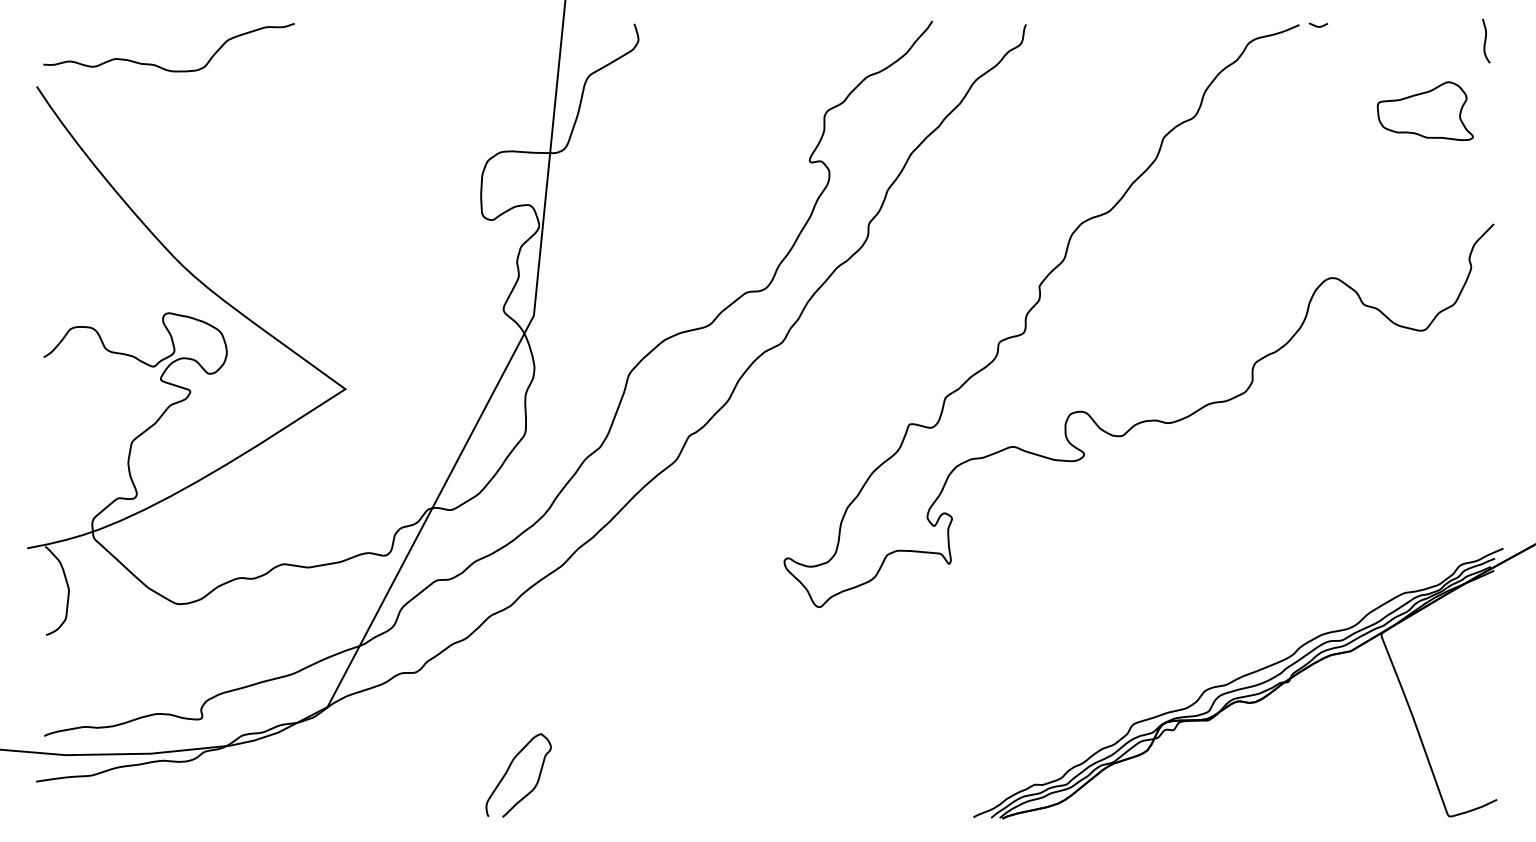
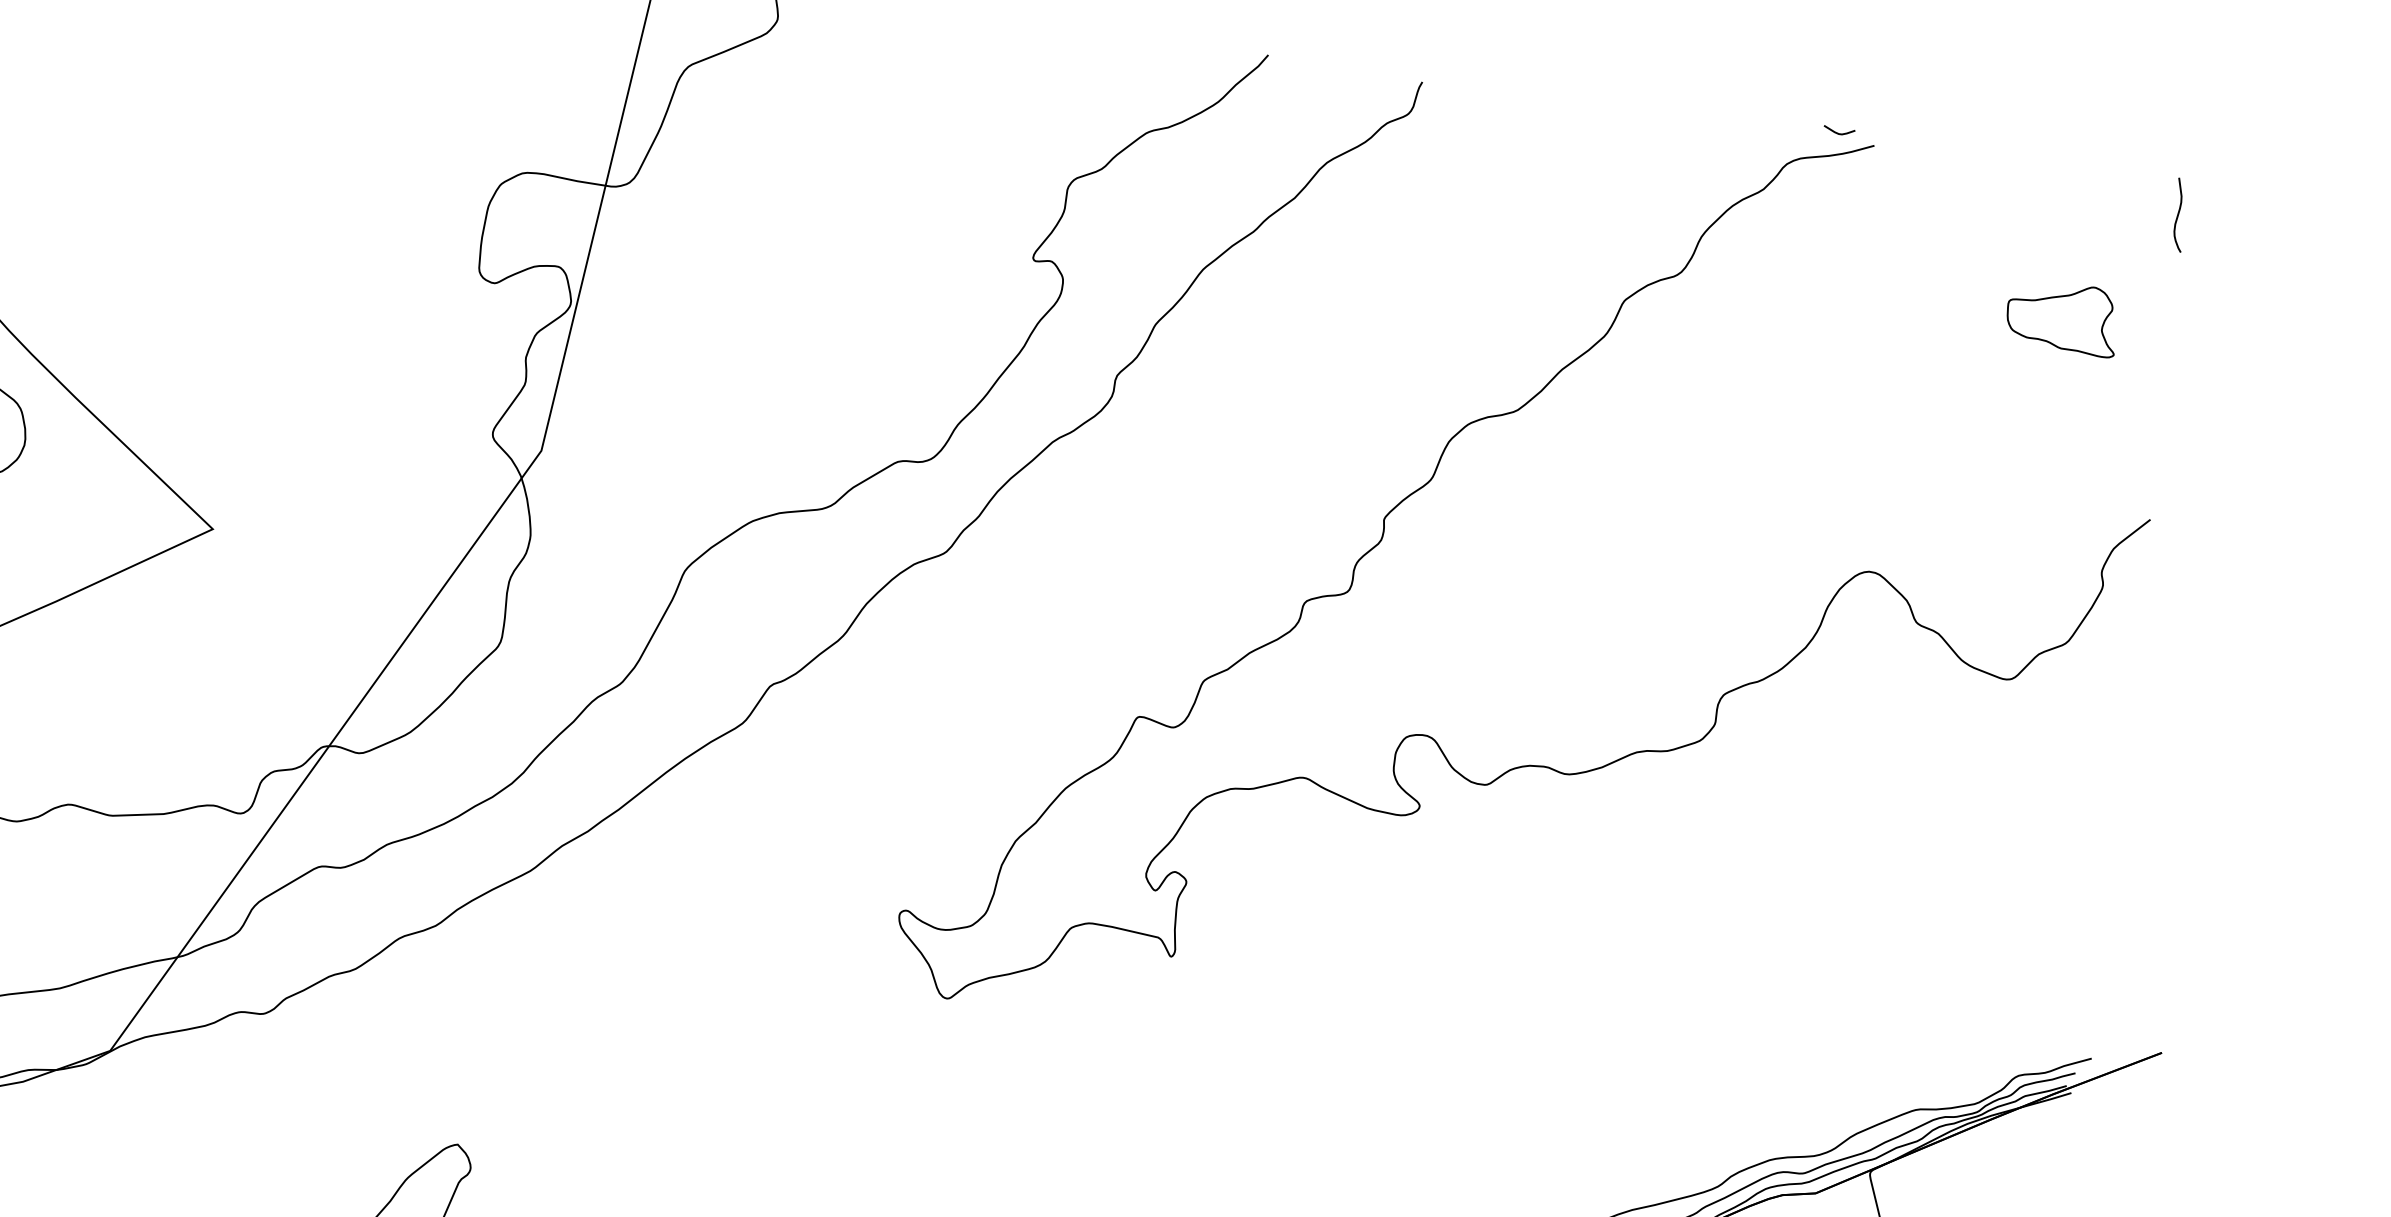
curve: (1317, 25) -> (1837, 131), moved
part: (1424, 111) -> (2061, 317), size x0.7

